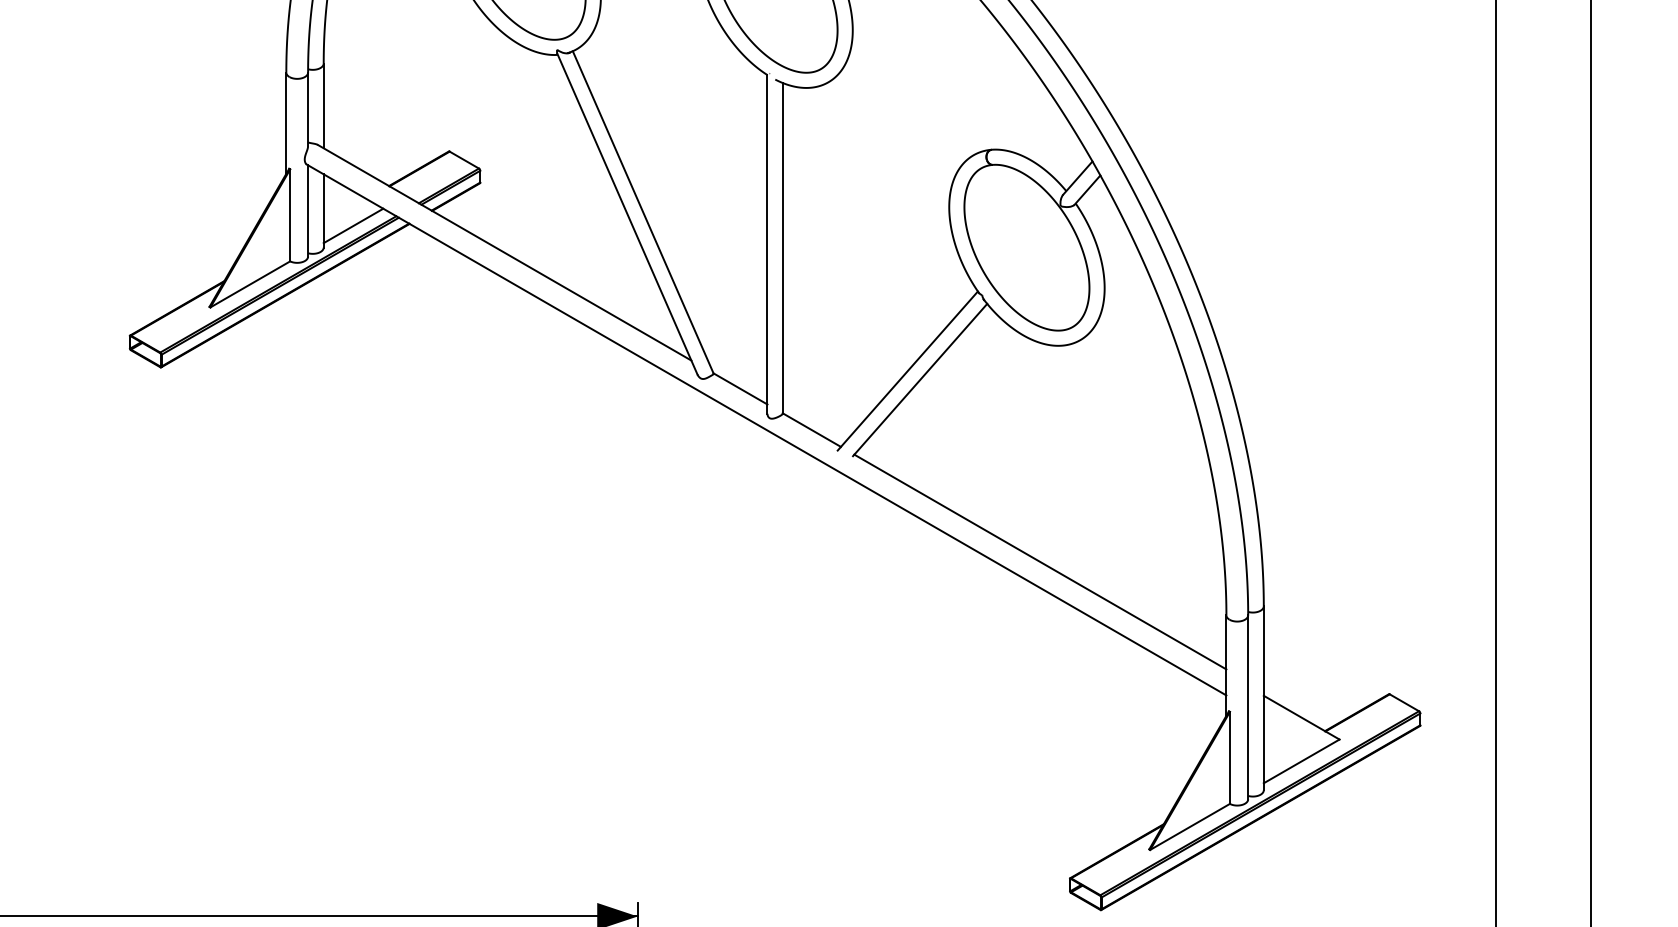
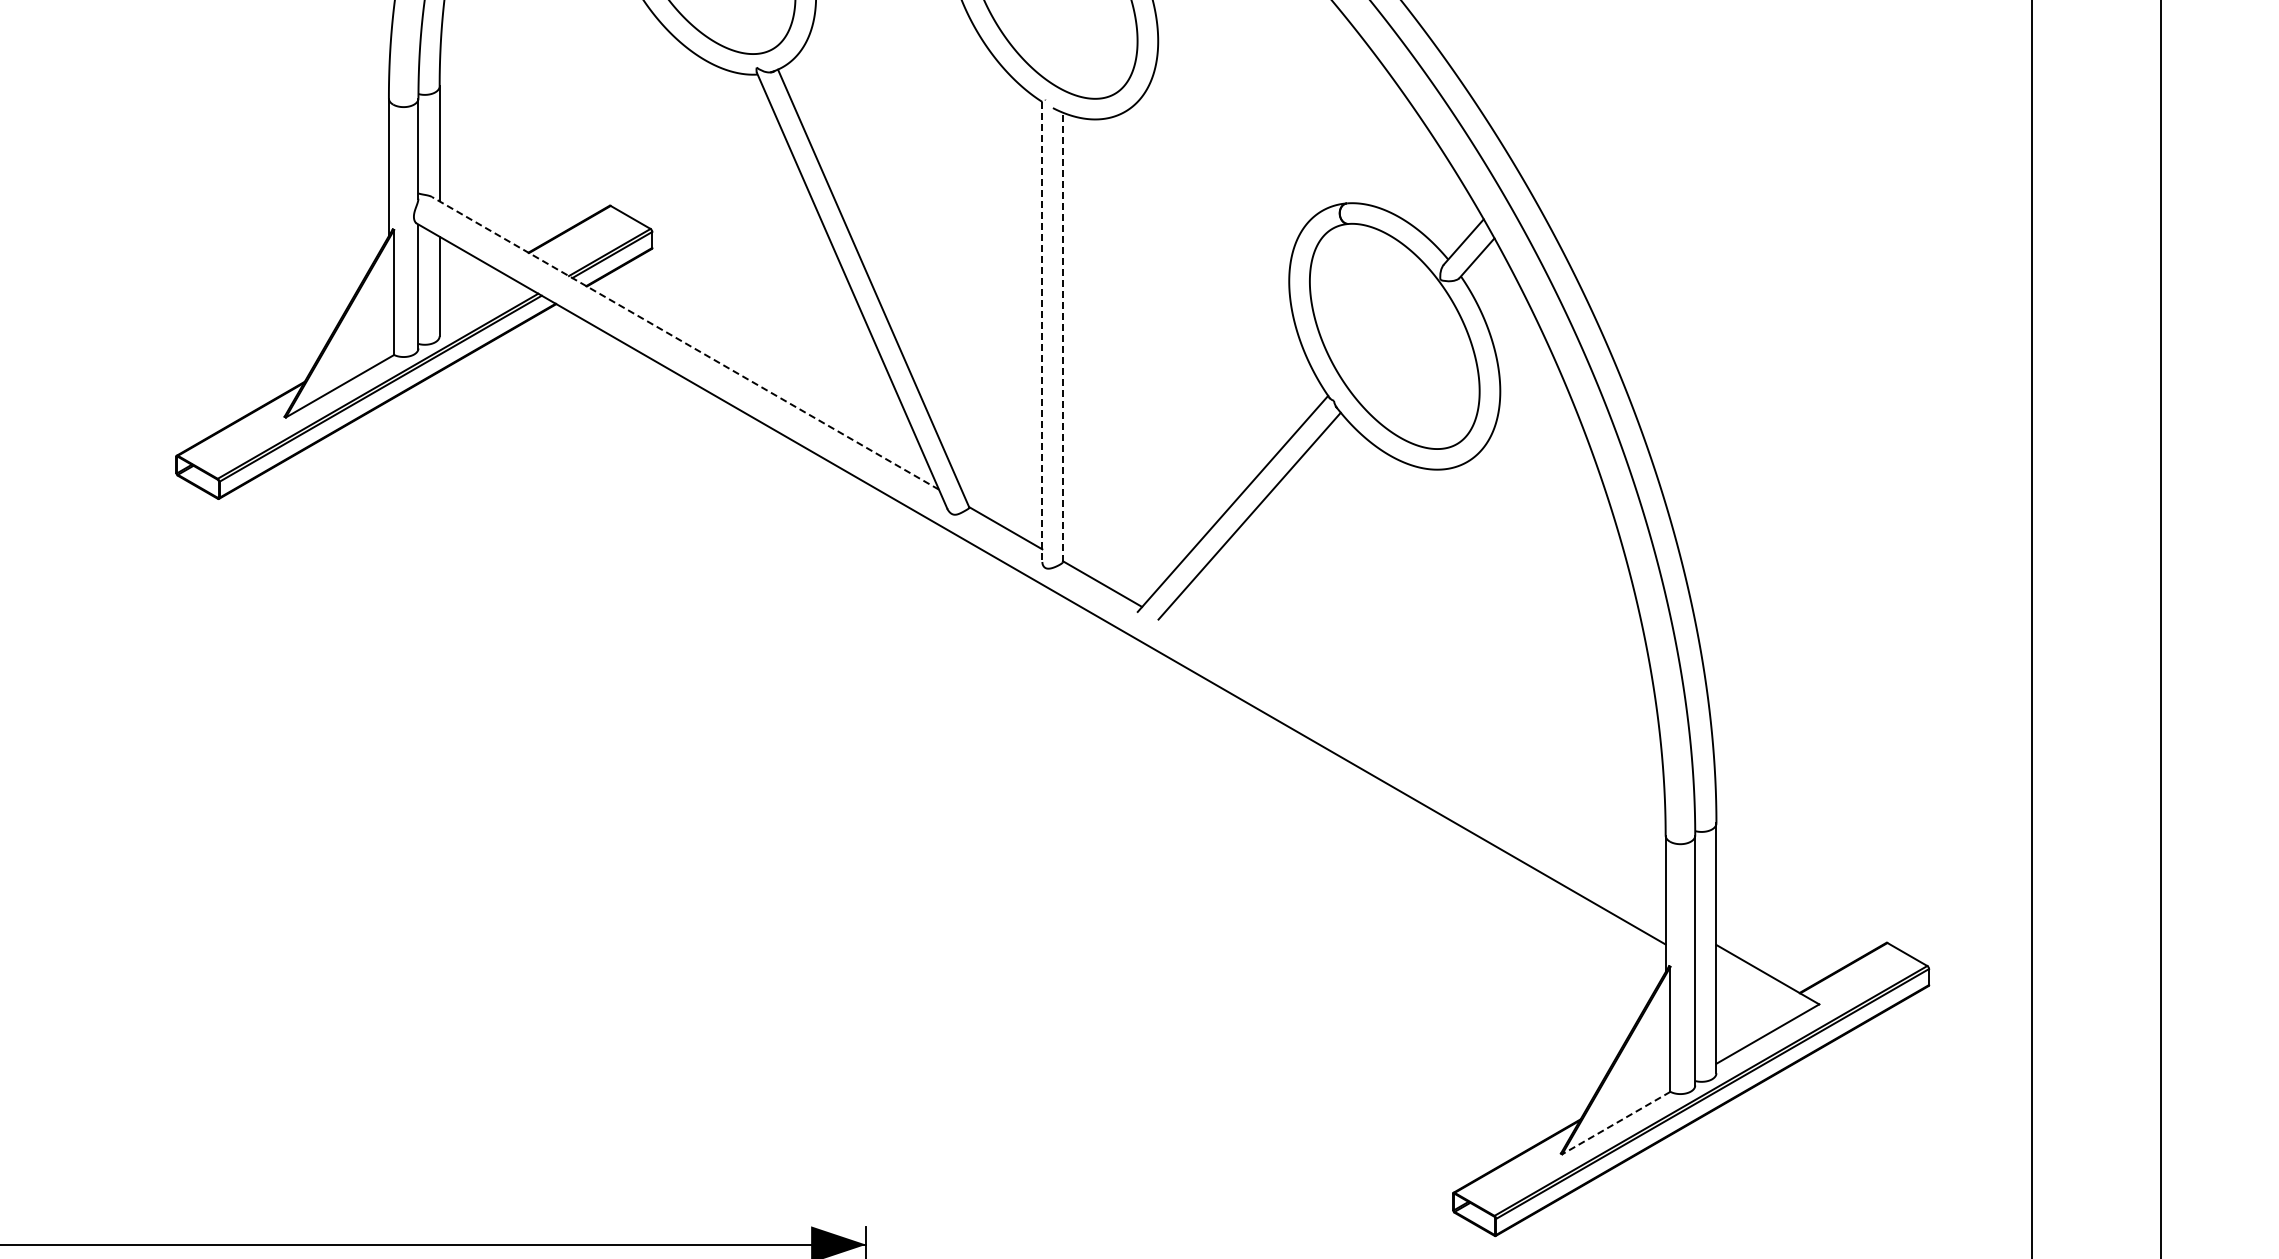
line: (353, 225) -> (479, 306), removed
line: (767, 244) -> (1042, 332), solid -> dashed
line: (782, 248) -> (1062, 337), solid -> dashed
line: (504, 252) -> (685, 343), solid -> dashed
line: (1040, 562) -> (1412, 763), removed
line: (1189, 827) -> (1615, 1123), solid -> dashed

